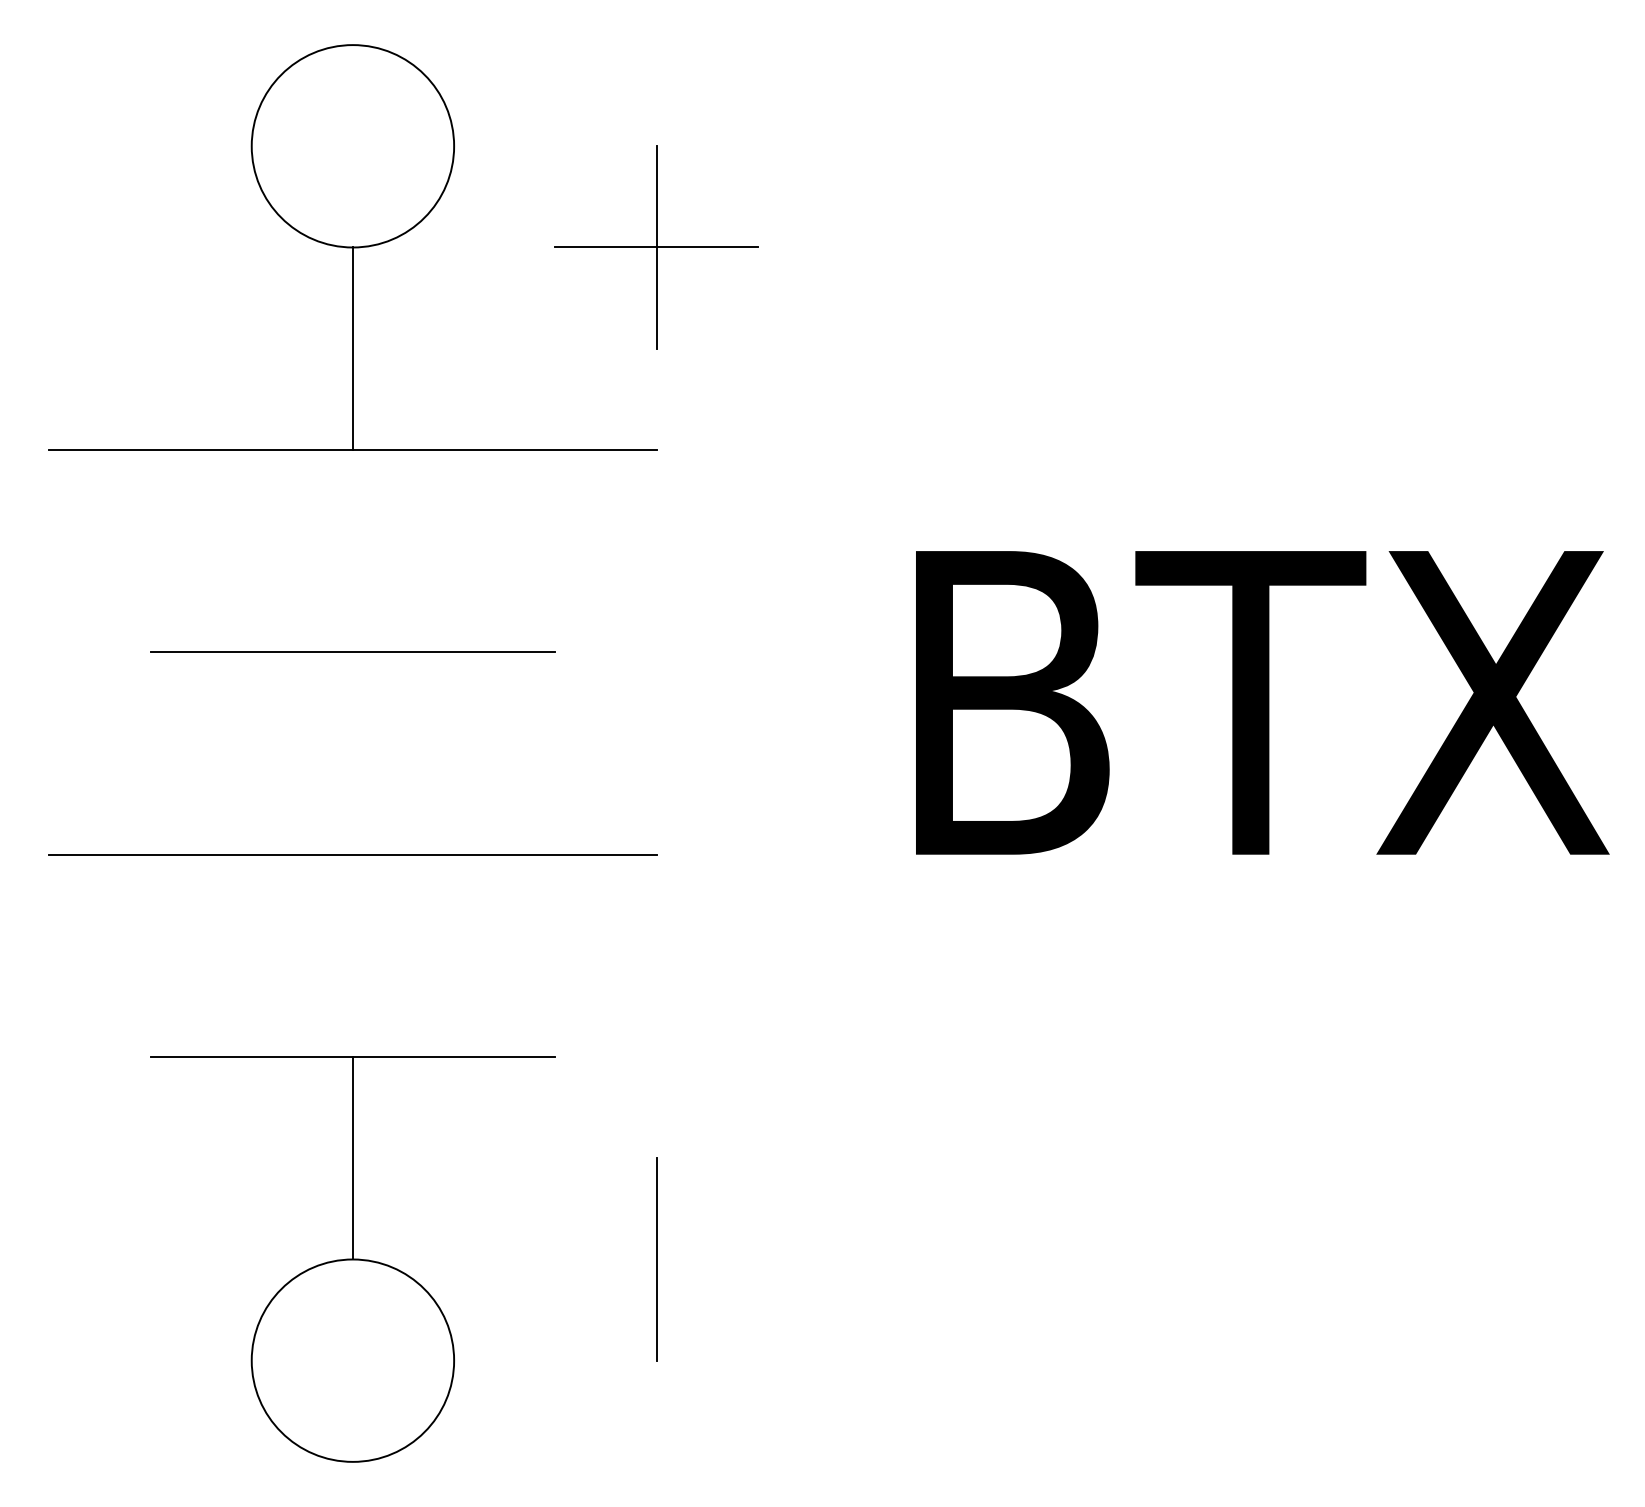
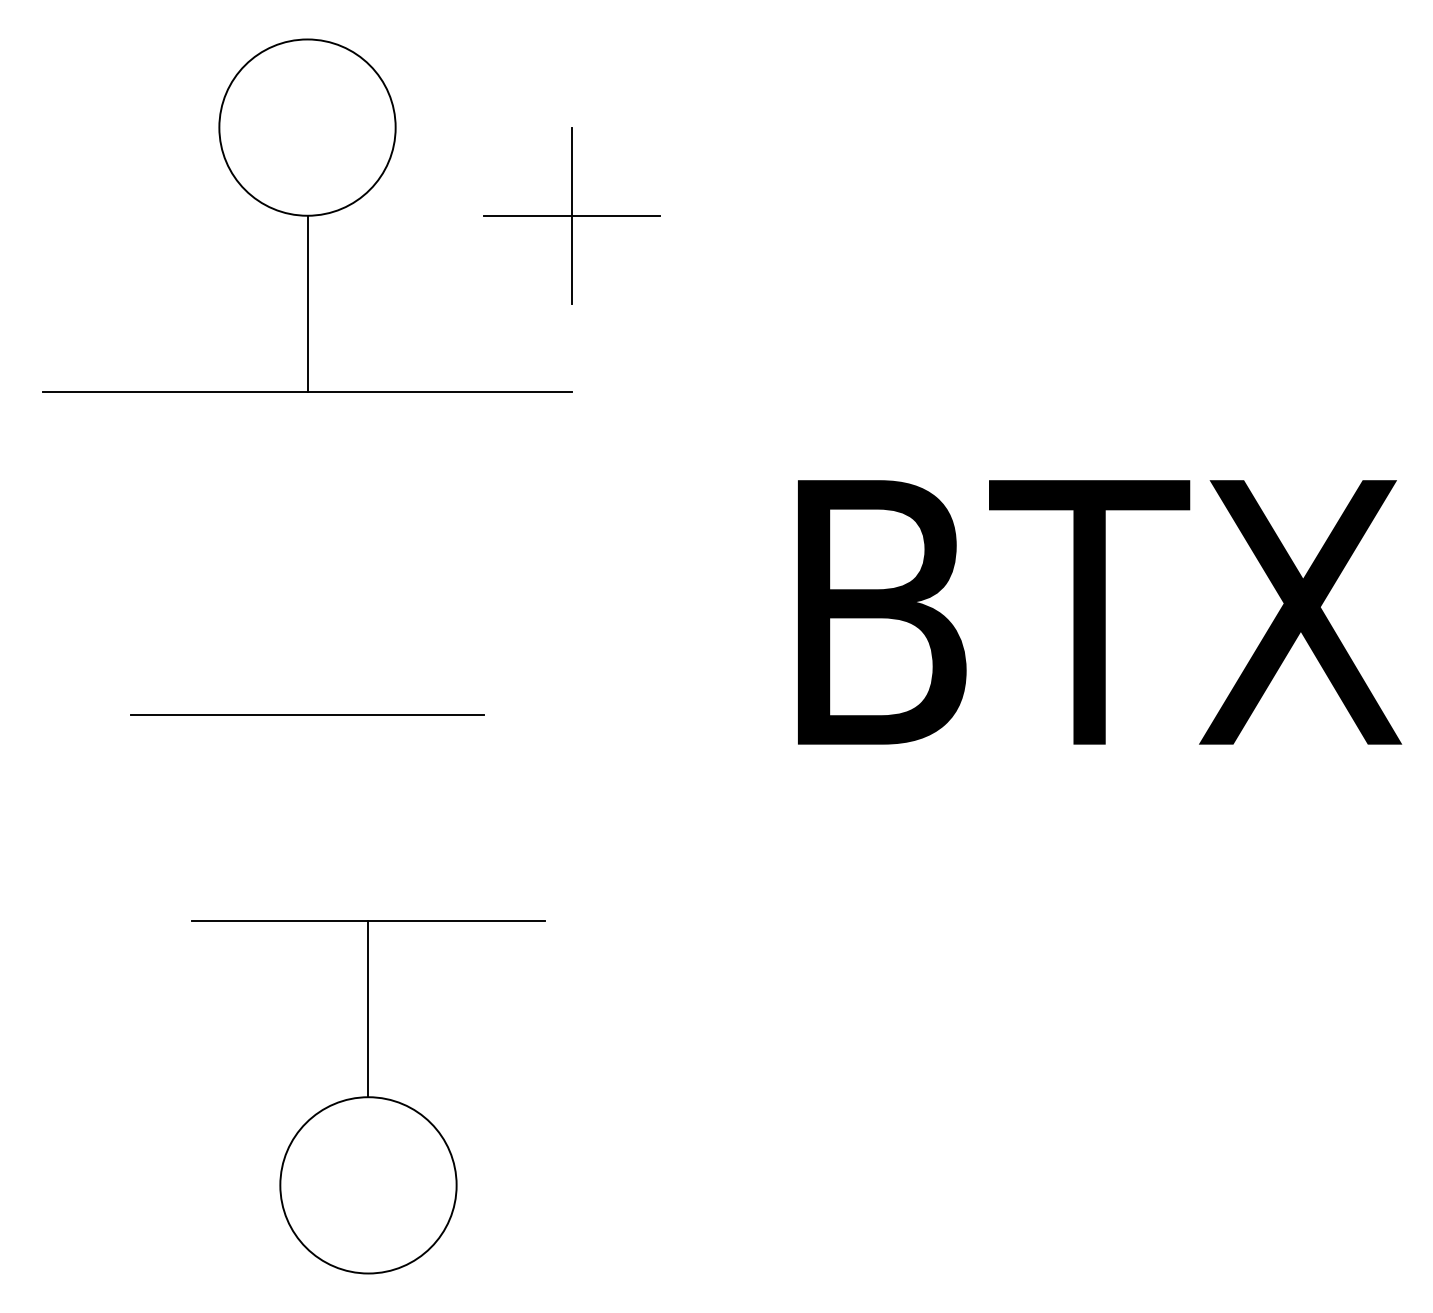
line: (352, 651) -> (307, 713), moved
line: (352, 854) -> (307, 744), removed
part: (352, 1259) -> (368, 1097), moved
line: (656, 1259) -> (571, 1097), removed

